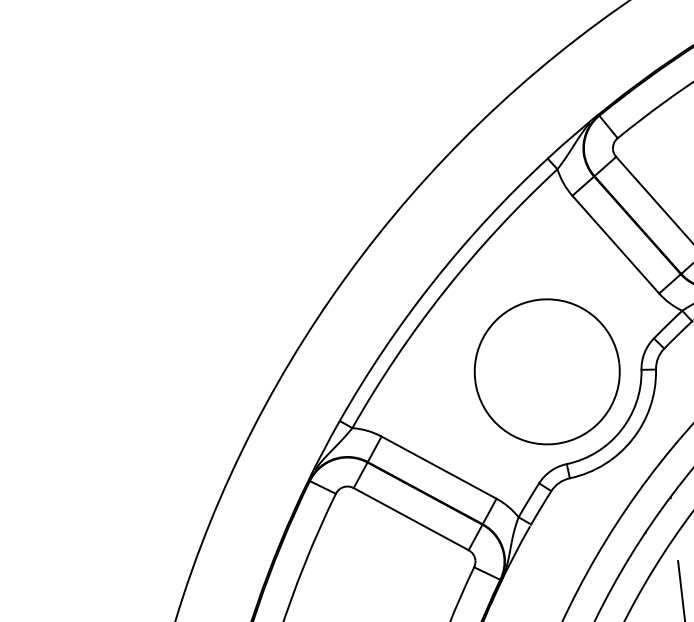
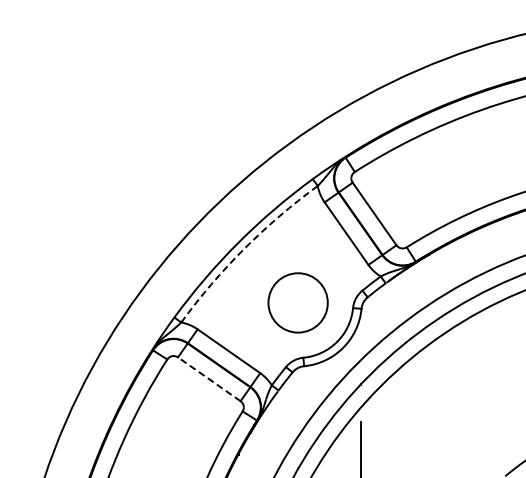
arc: (445, 289) -> (244, 248), solid -> dashed
part: (545, 371) -> (297, 302), size x0.7
line: (409, 519) -> (208, 379), solid -> dashed

